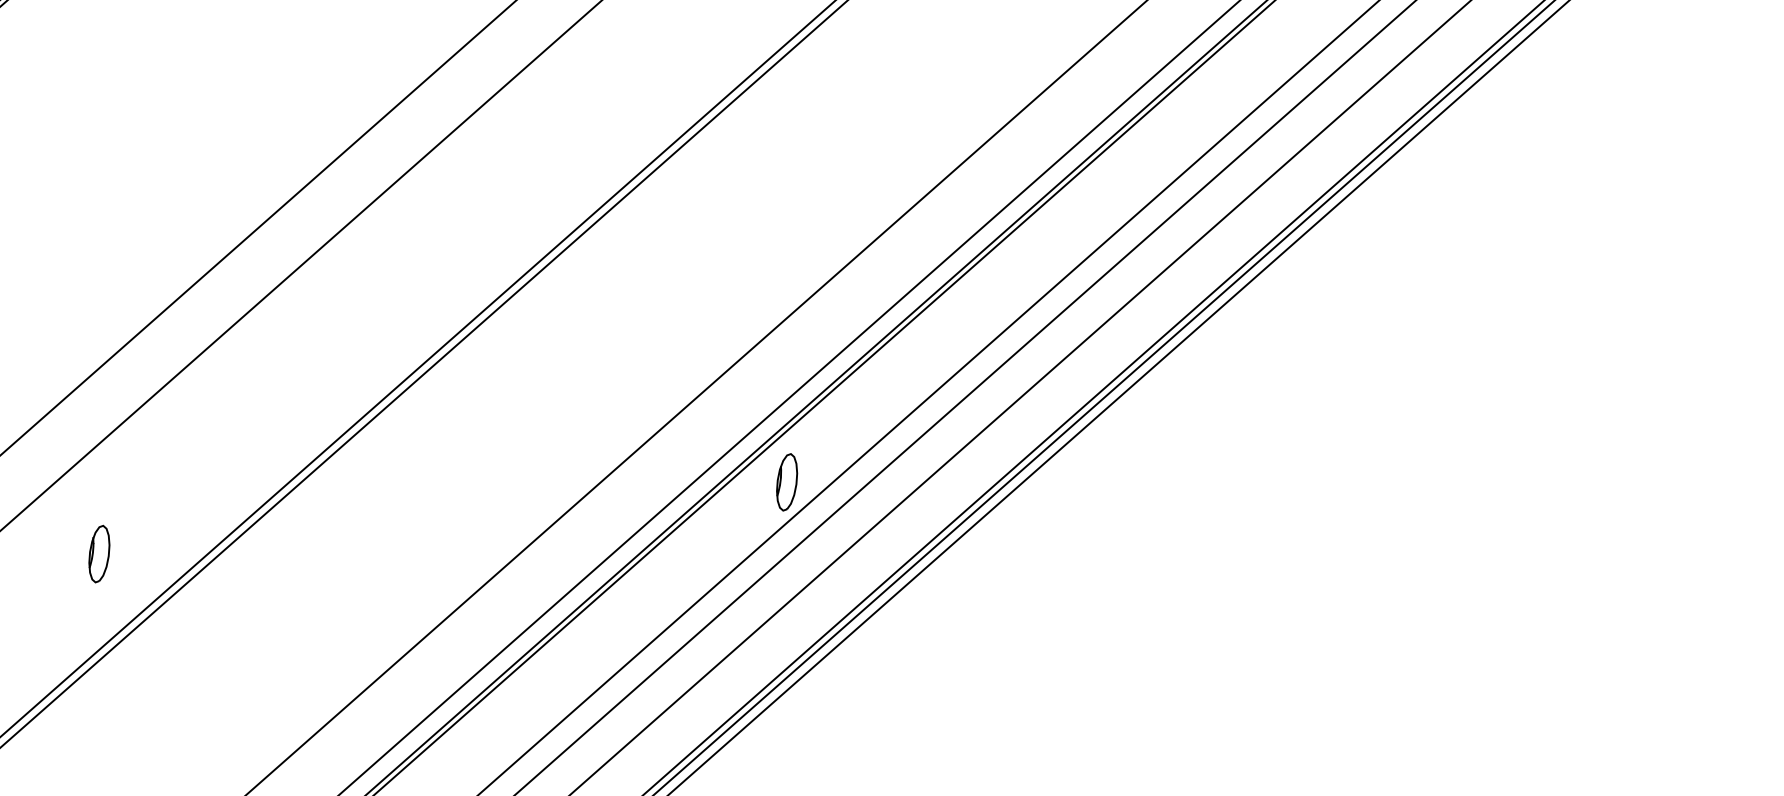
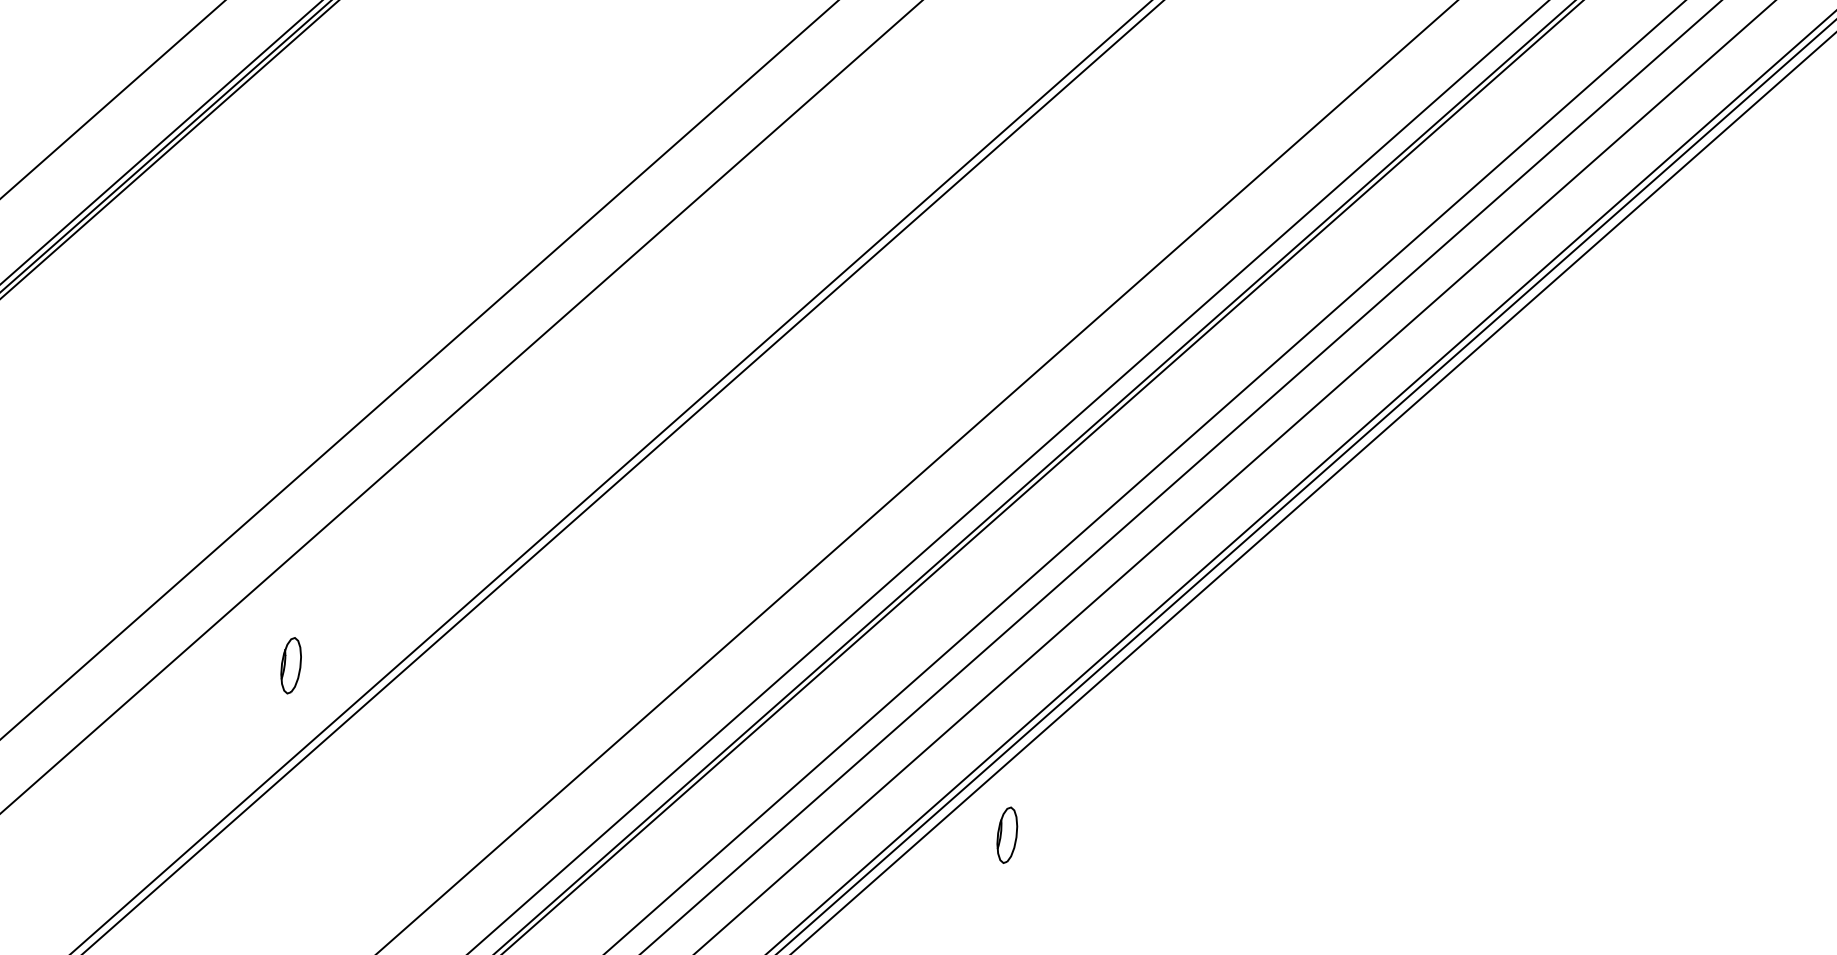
part: (787, 481) -> (1007, 834), moved

